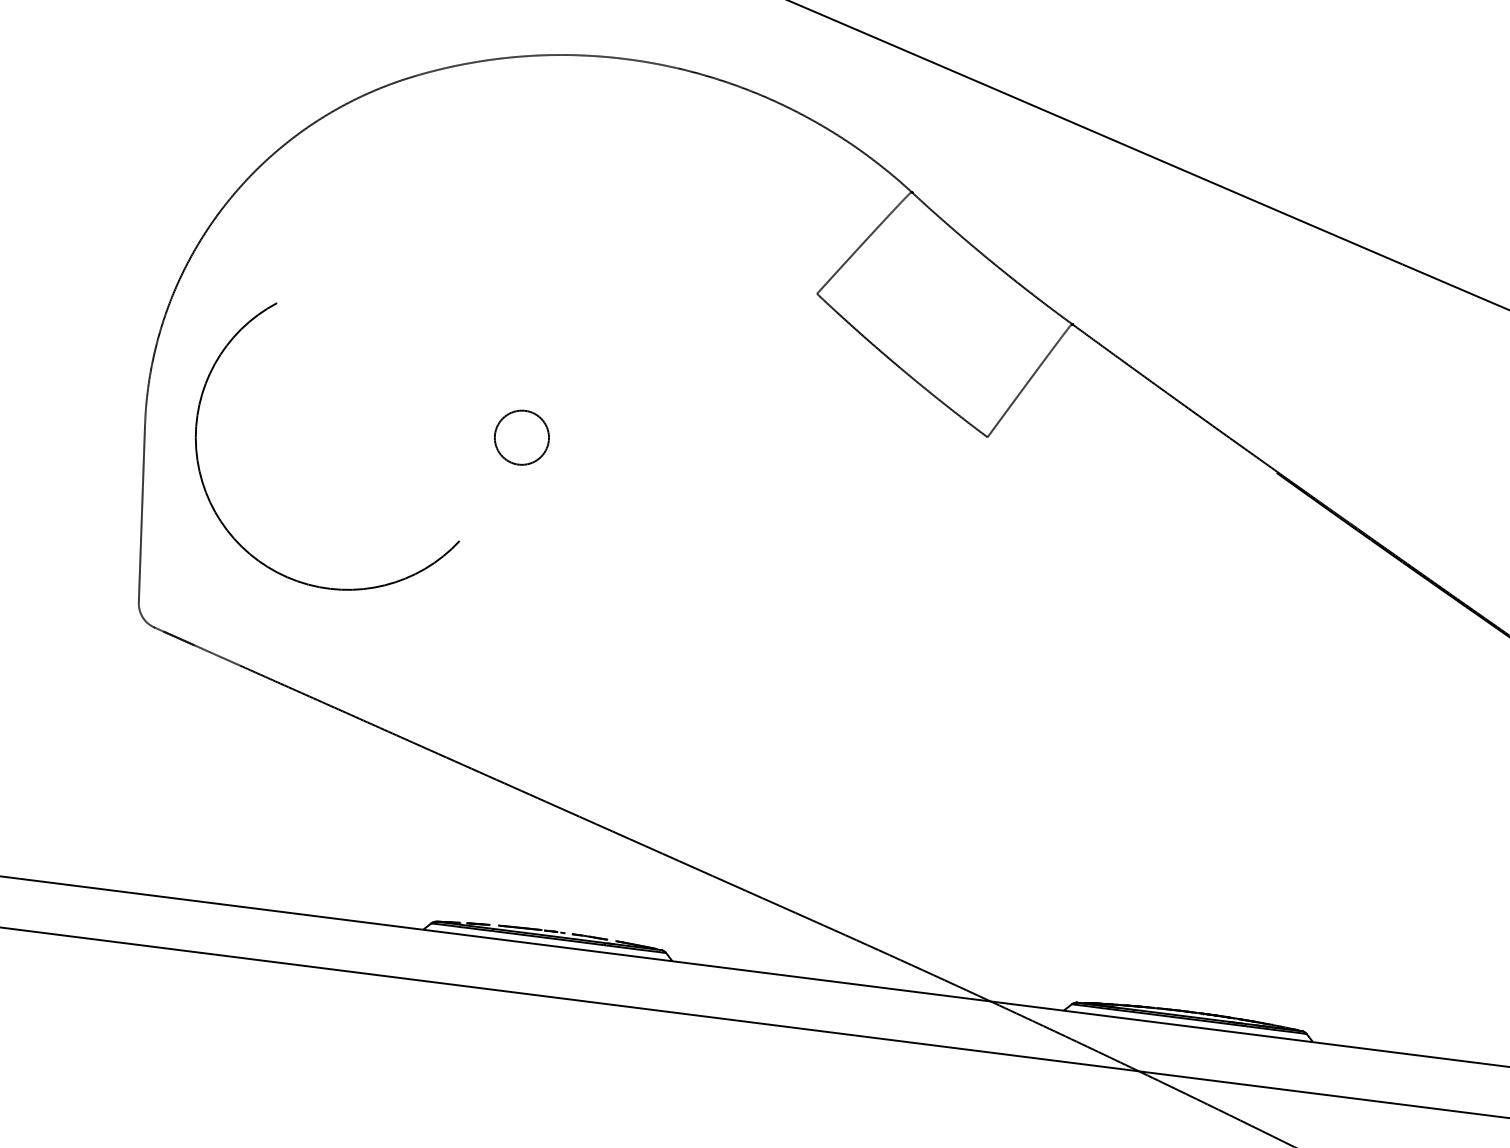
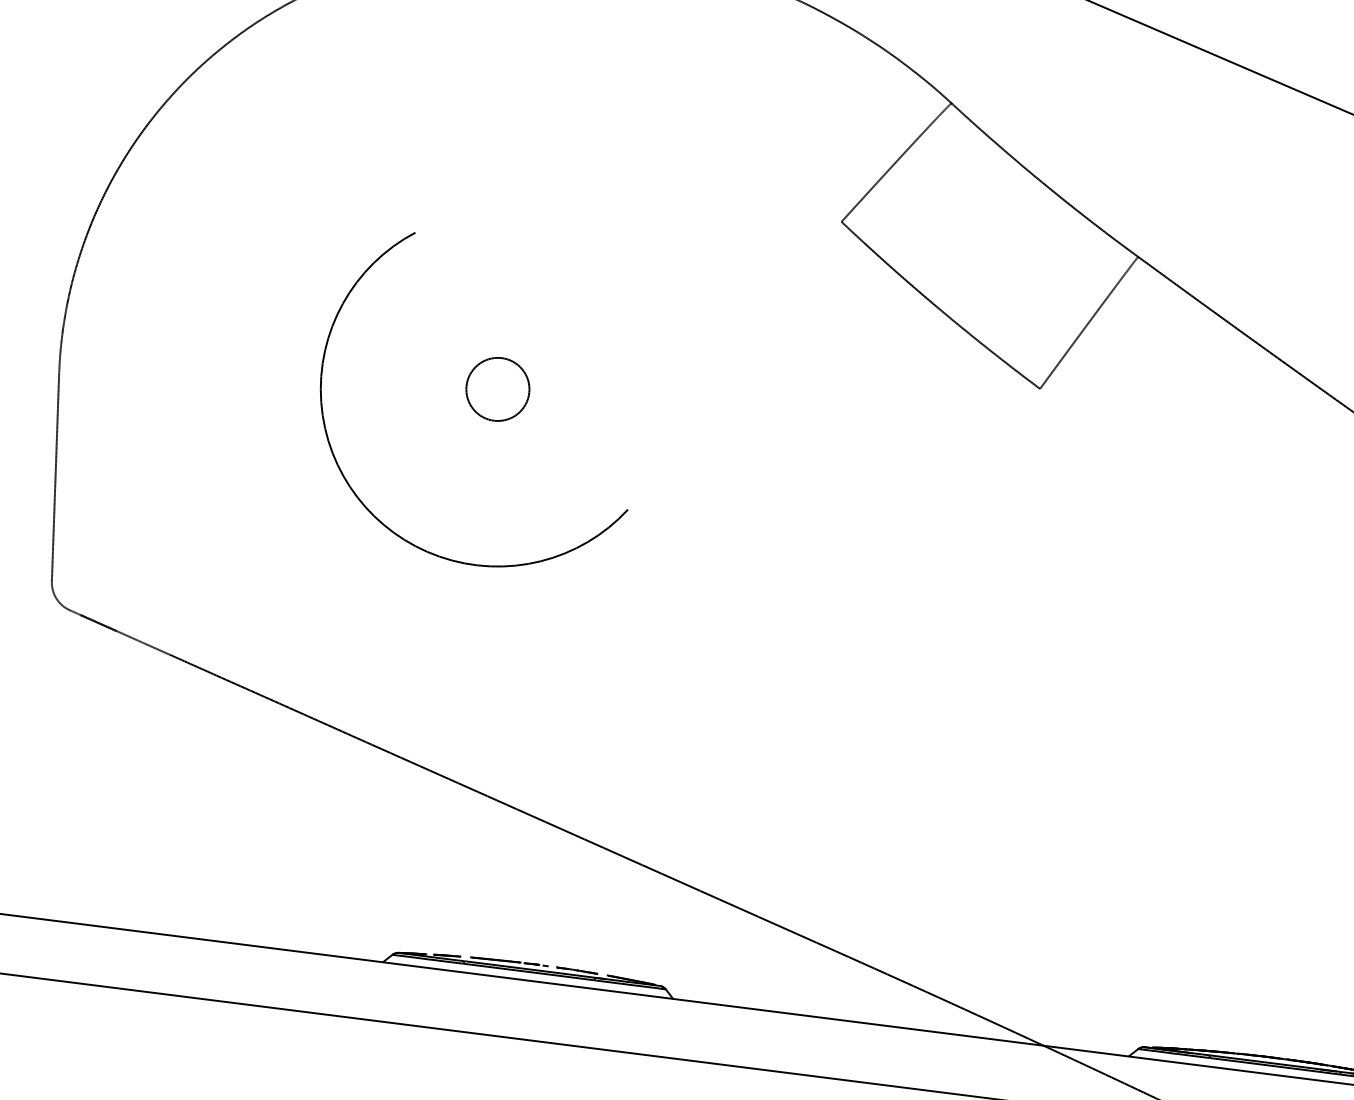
arc: (209, 497) -> (336, 458), moved

